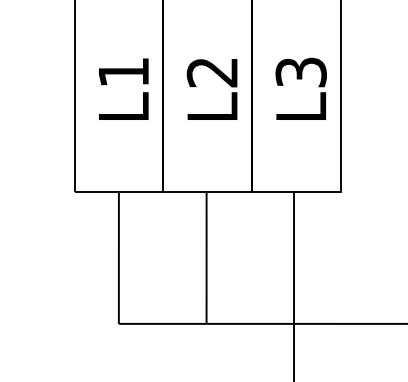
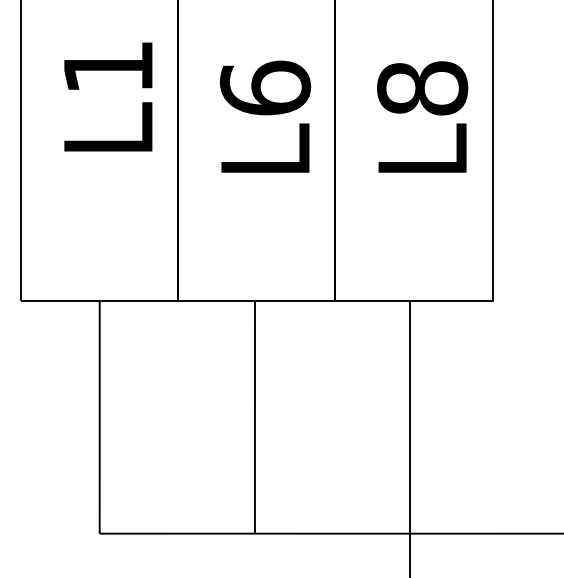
text: (212, 71) -> (265, 86), L2 -> L6
text: (300, 72) -> (421, 88), L3 -> L8
text: (123, 88) -> (107, 95), moved

